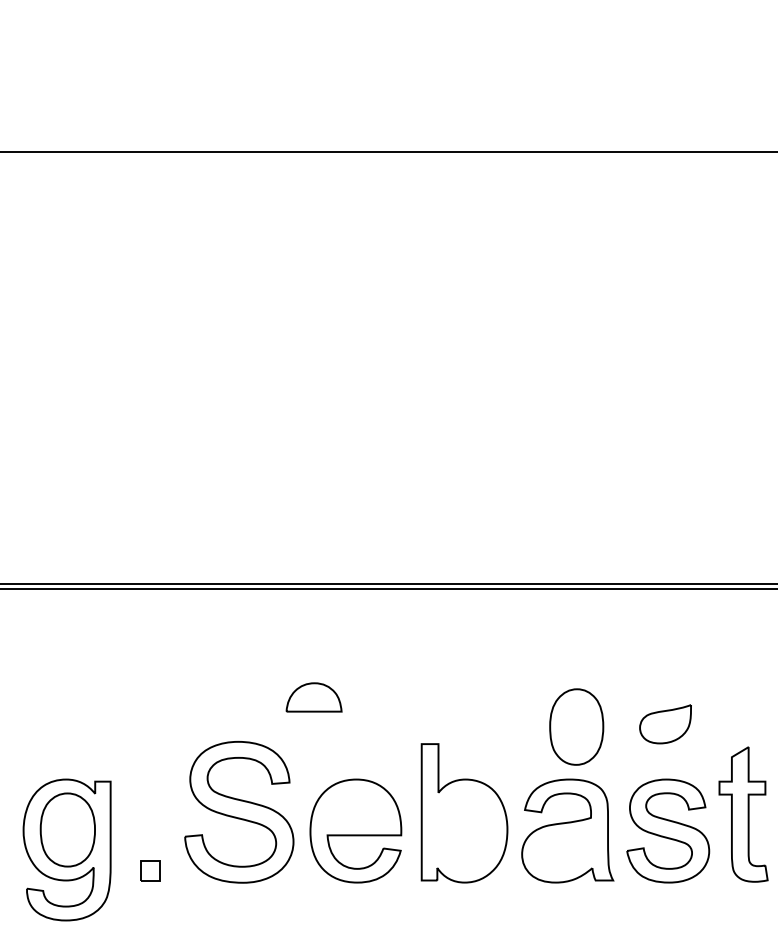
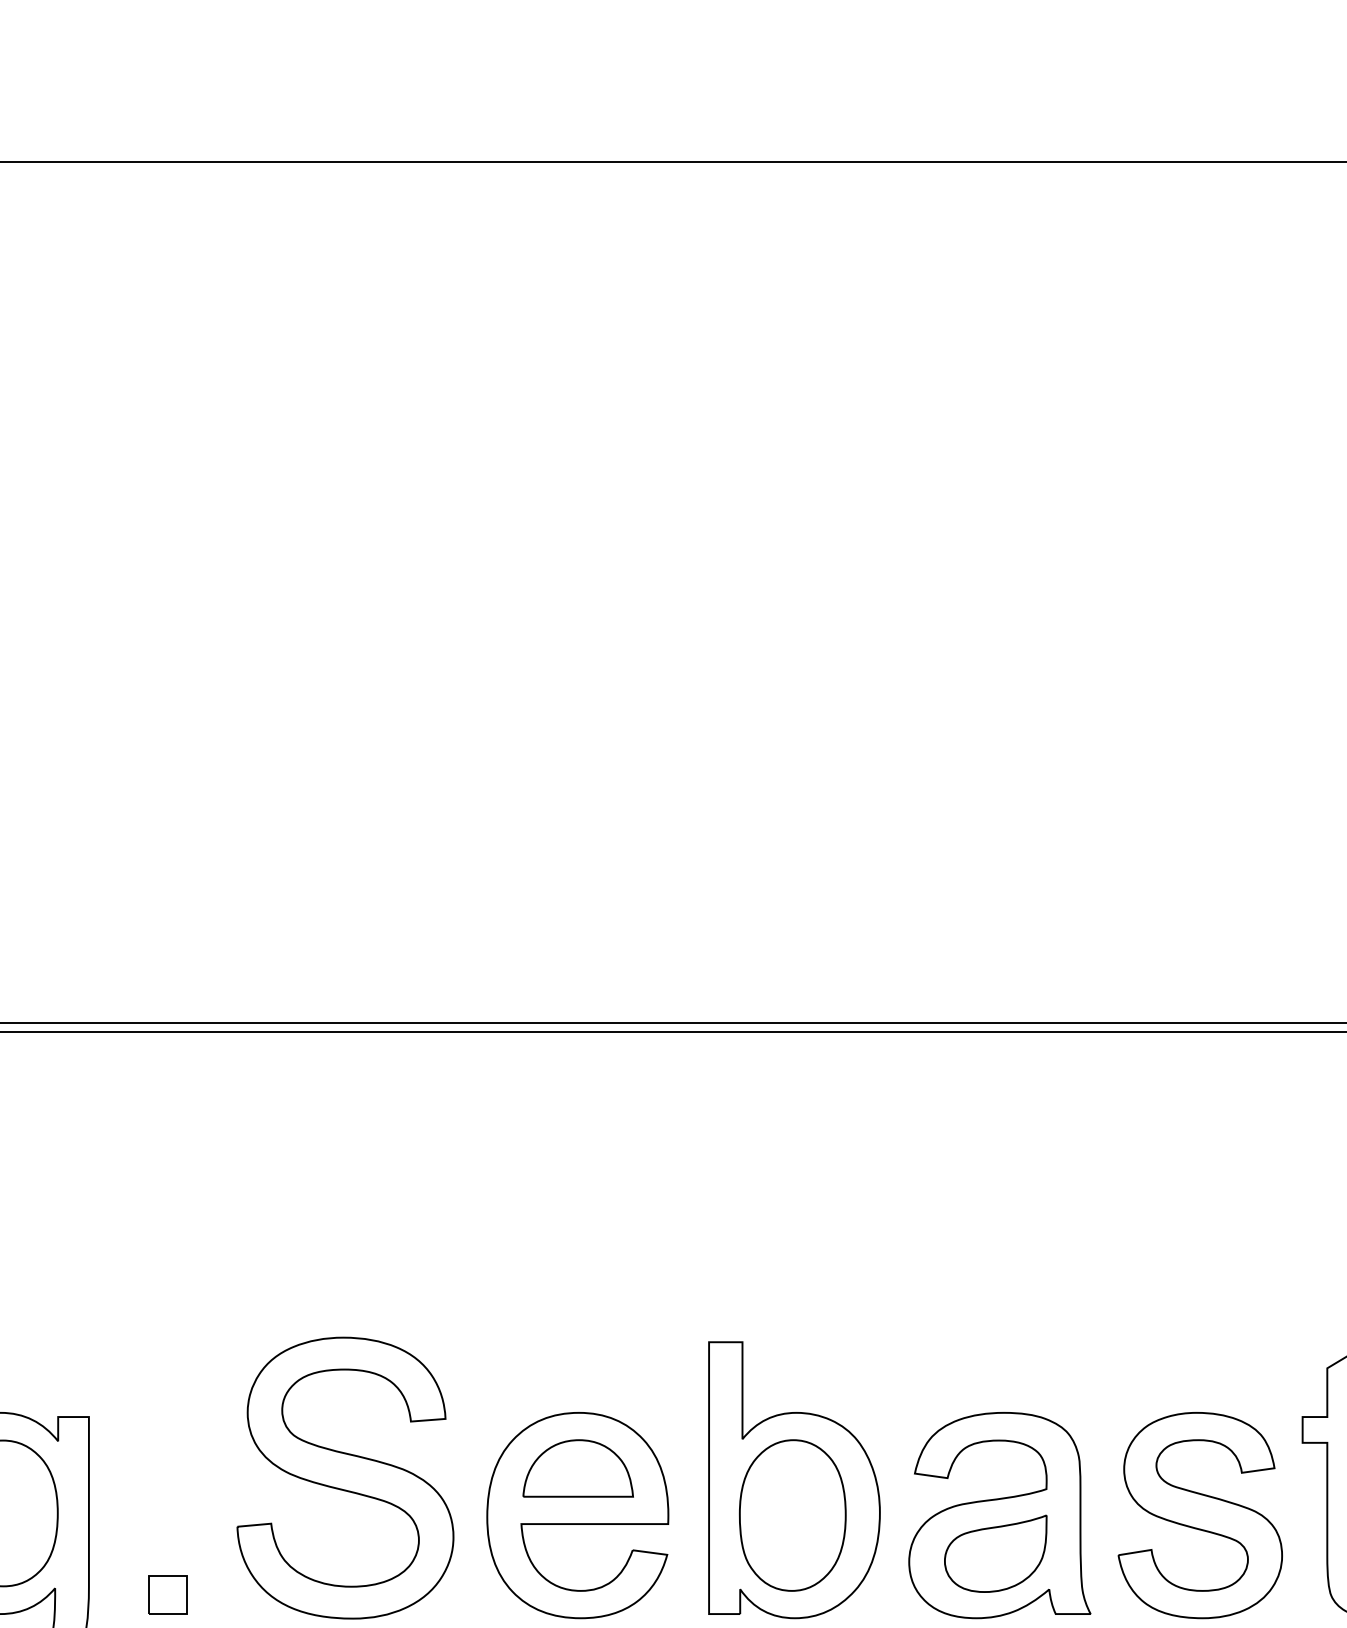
part: (313, 697) -> (577, 1468), moved
part: (665, 724) -> (995, 1554), moved
part: (576, 726) -> (792, 1514), moved

